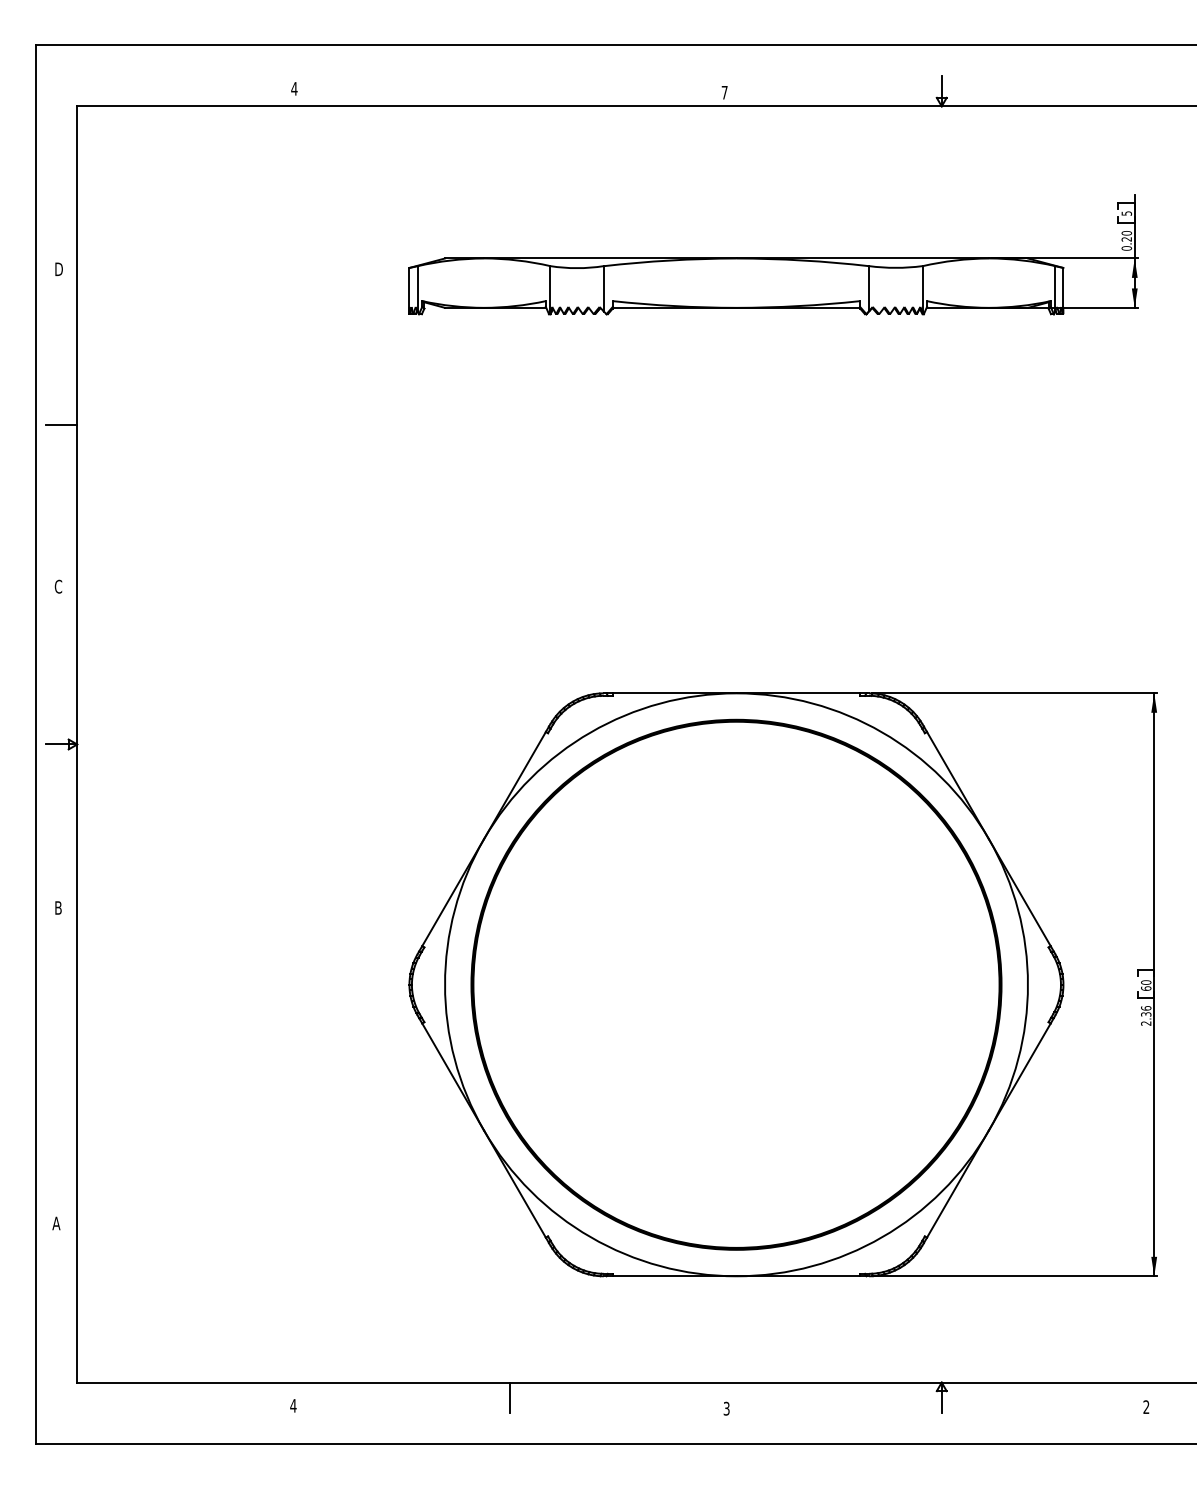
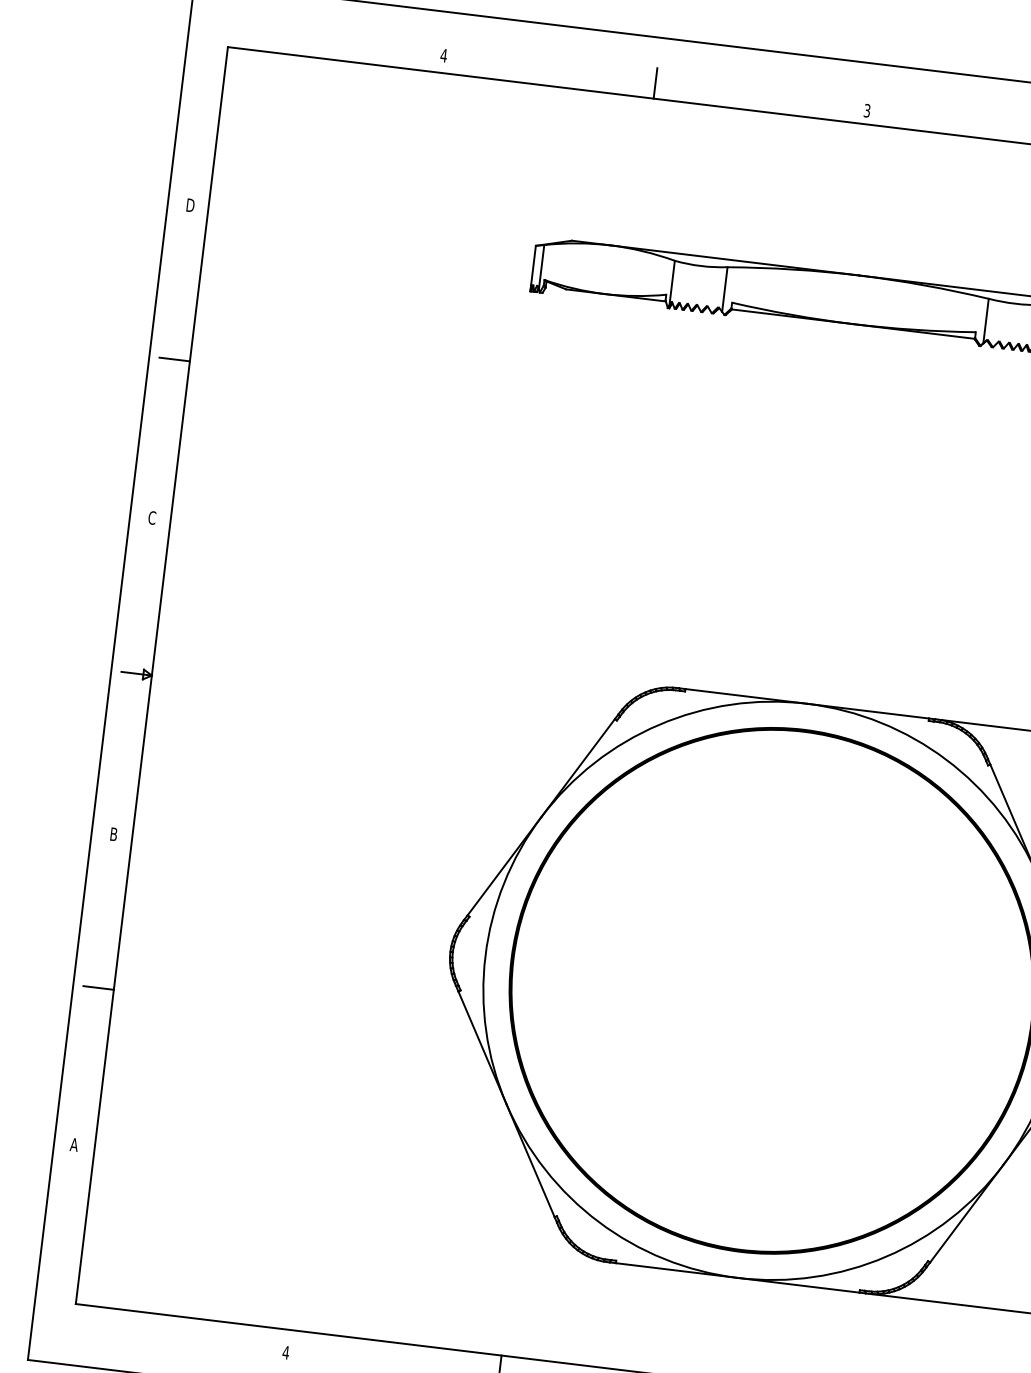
line: (509, 90) -> (655, 82), added
text: (724, 92) -> (867, 110), 7 -> 3
line: (61, 1063) -> (98, 987), added

